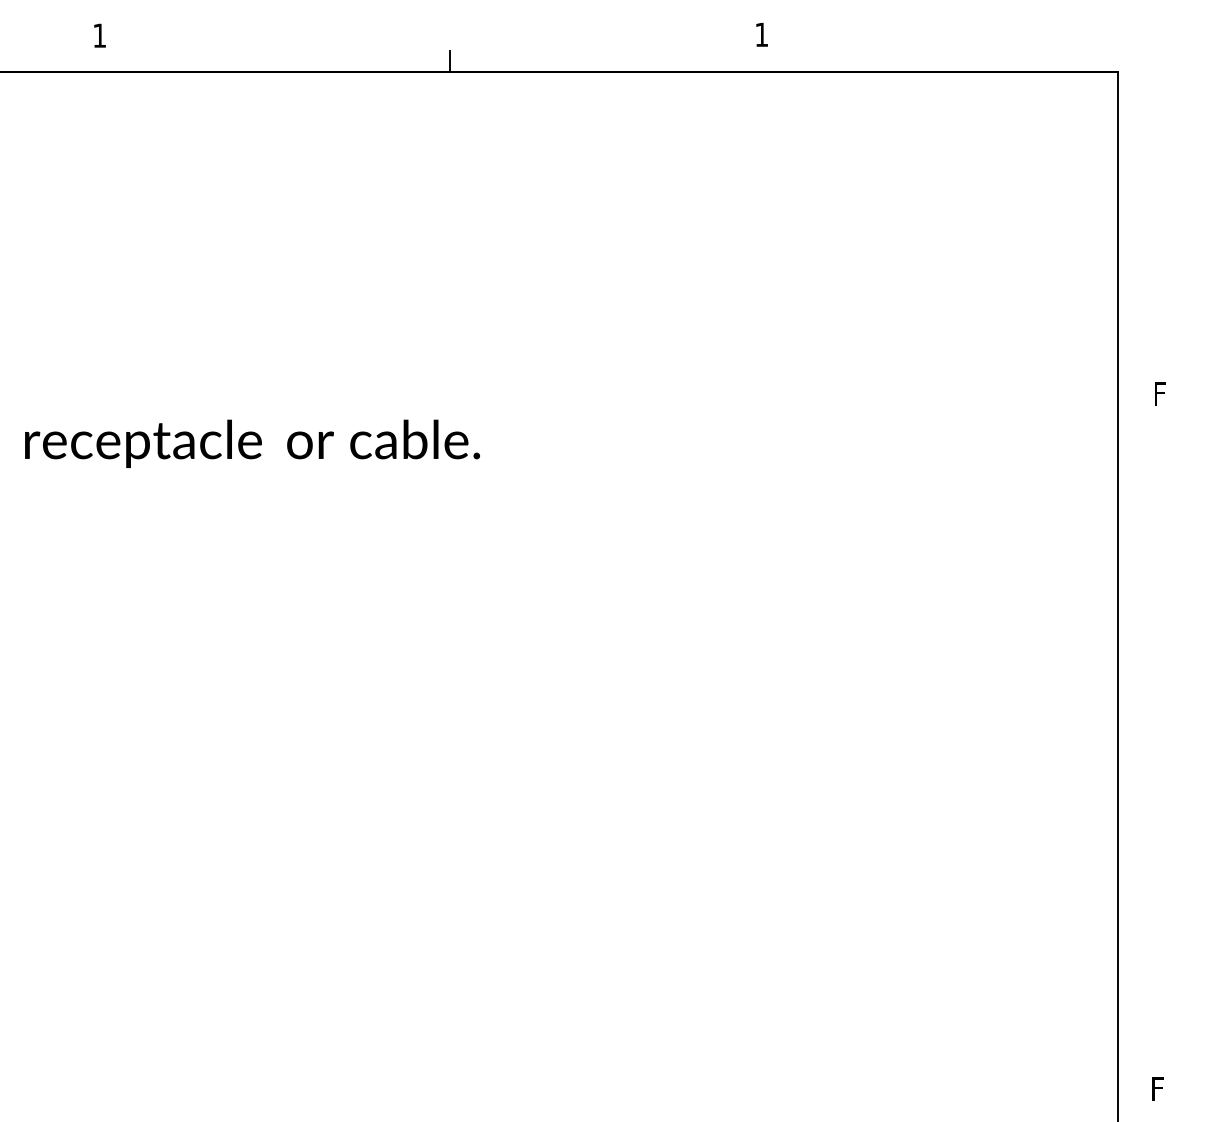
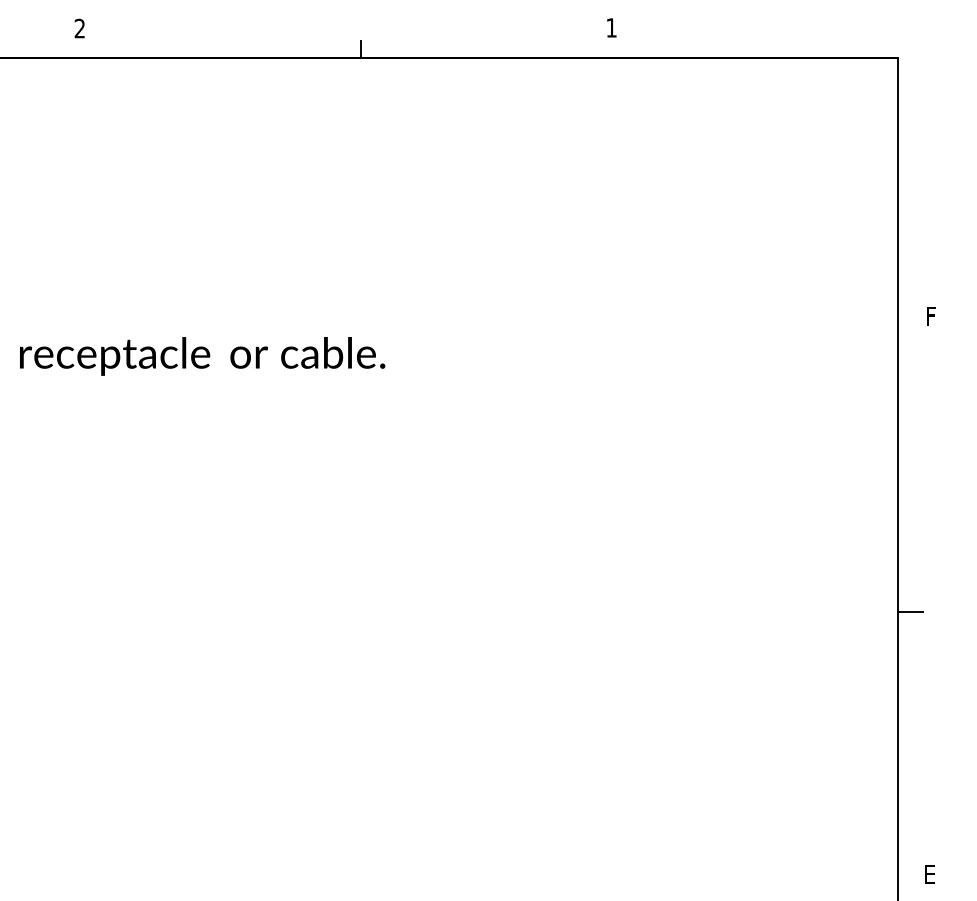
text: (99, 35) -> (79, 28), 1 -> 2
line: (1134, 762) -> (910, 612), added
text: (1159, 1088) -> (931, 874), F -> E

